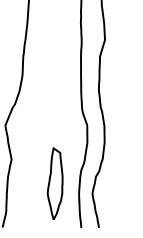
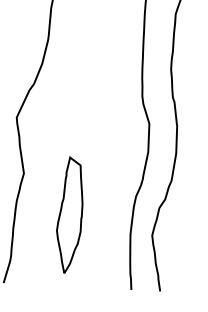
part: (54, 183) -> (68, 214), moved

